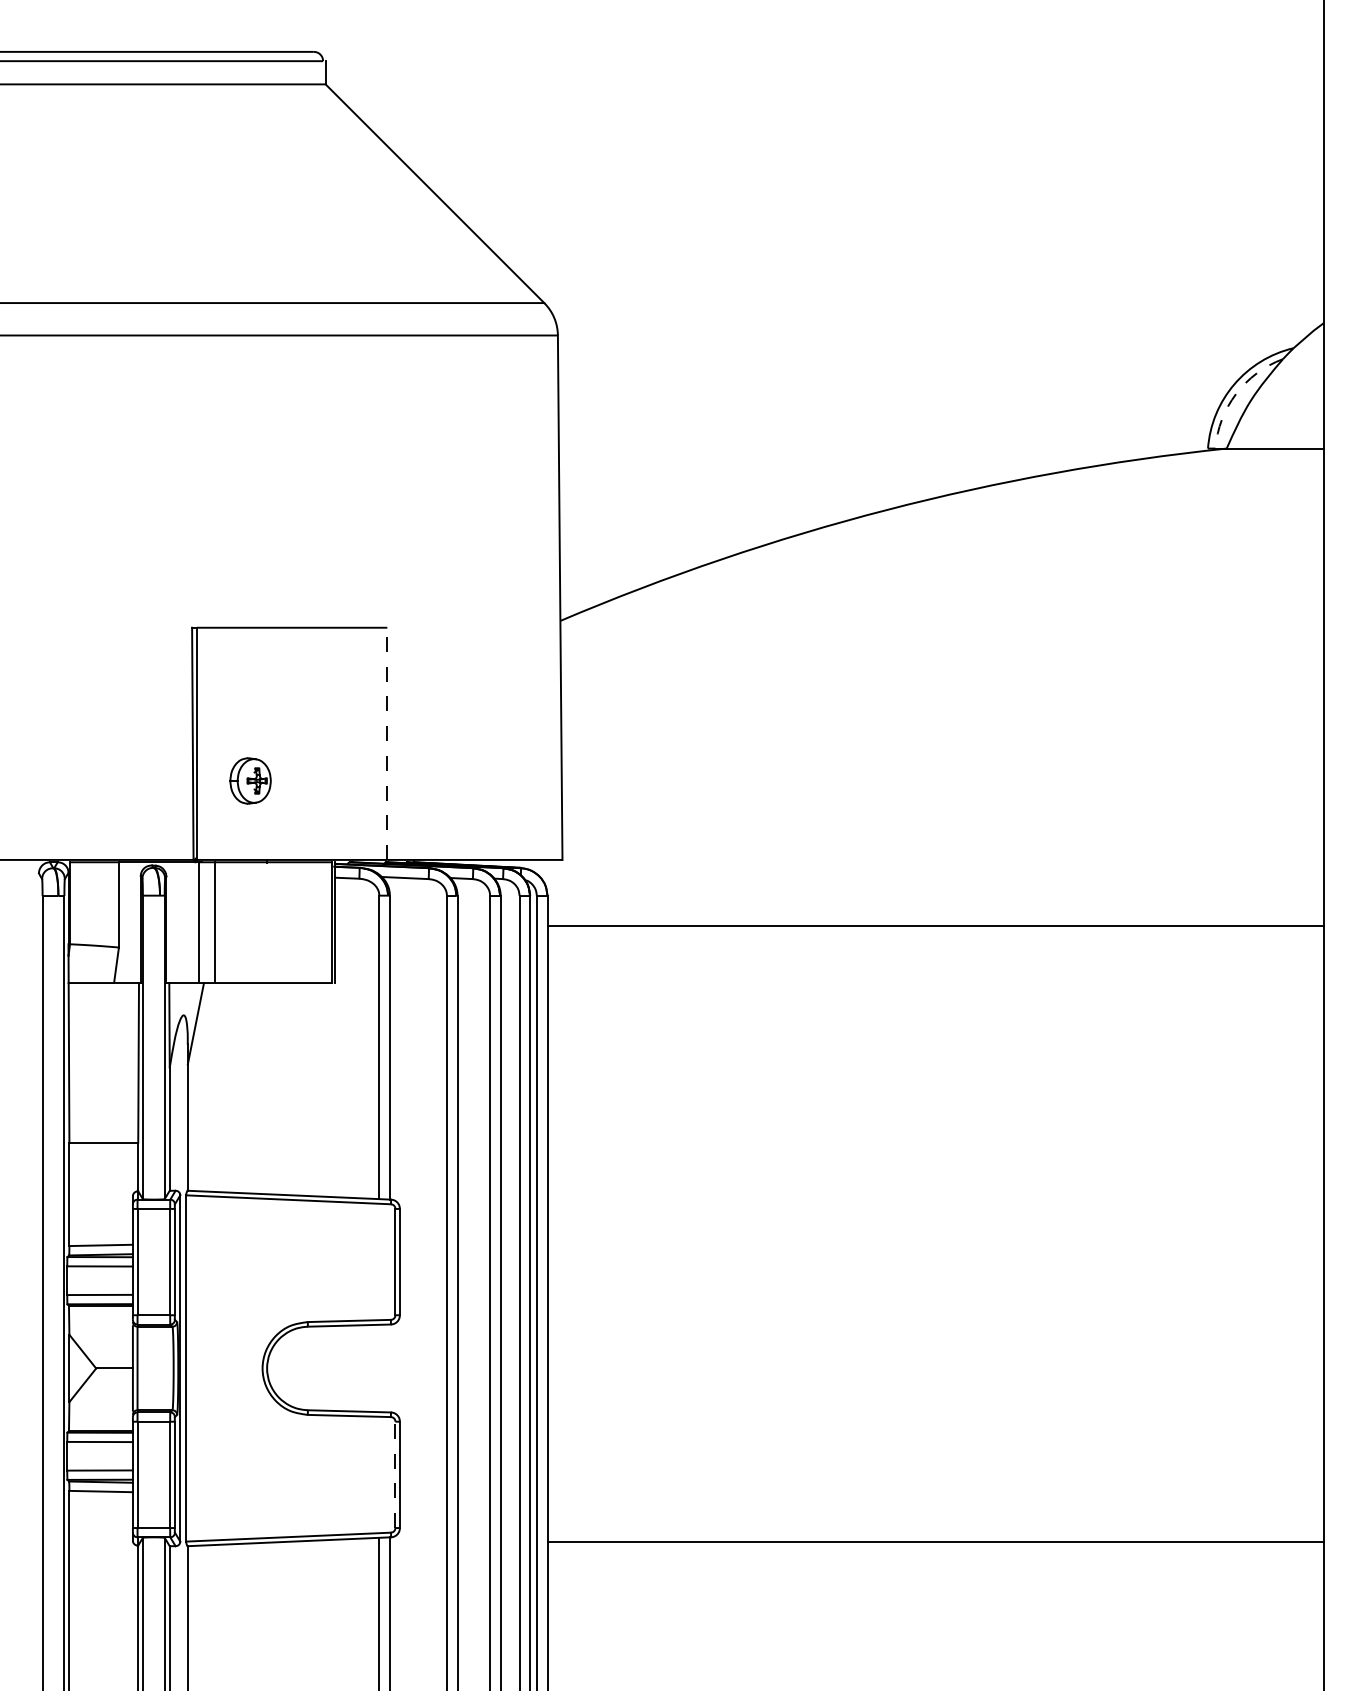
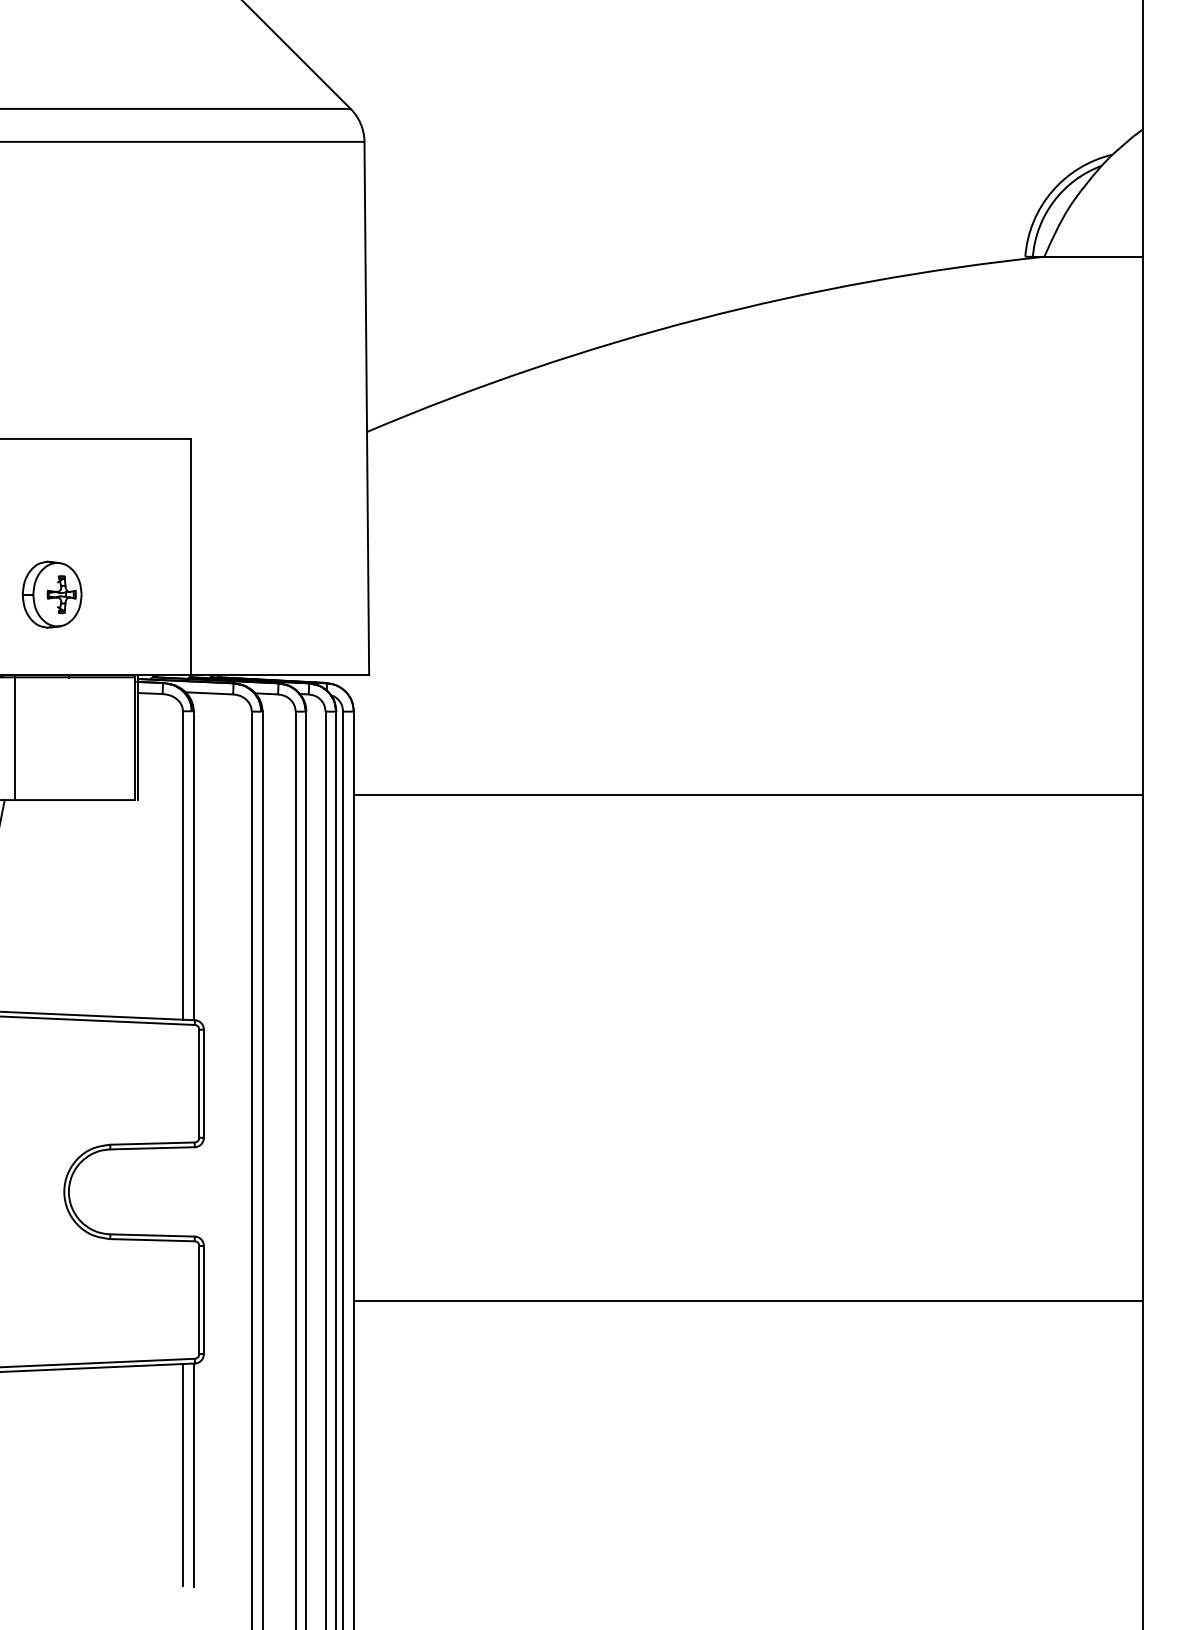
arc: (1236, 393) -> (1054, 200), dashed -> solid
line: (387, 743) -> (191, 556), dashed -> solid
part: (250, 780) -> (52, 594), size x1.43
line: (935, 925) -> (748, 794), moved
line: (395, 1474) -> (199, 1299), dashed -> solid
line: (935, 1542) -> (748, 1301), moved

